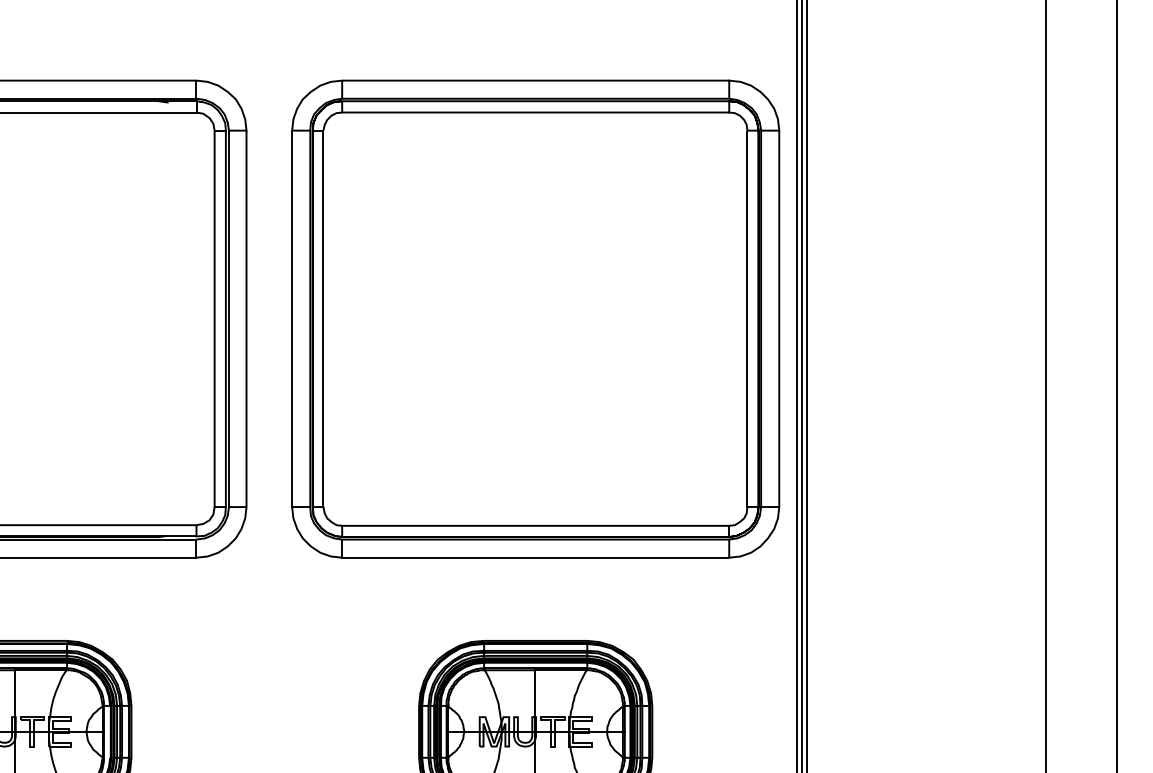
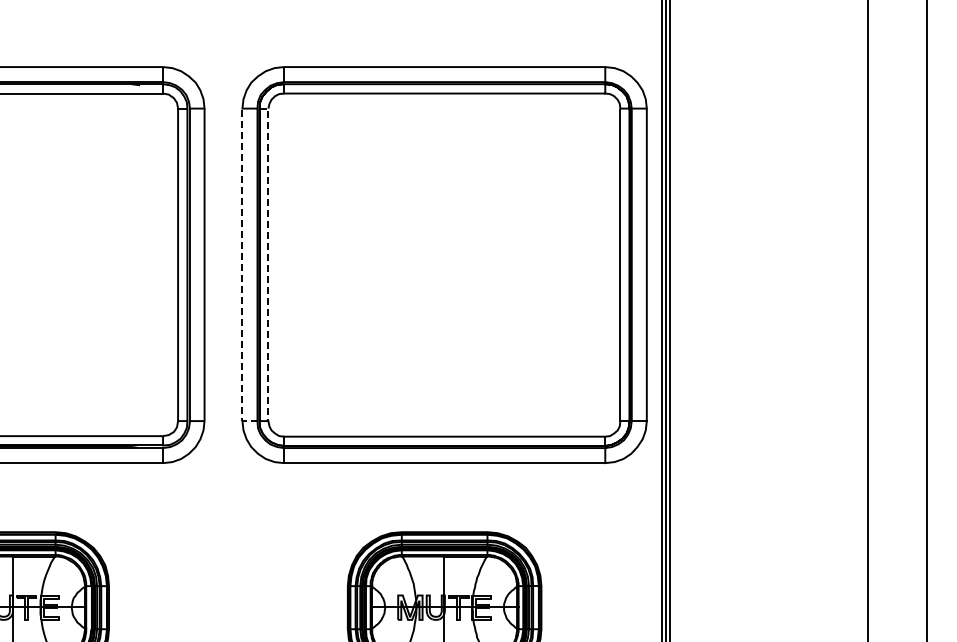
line: (323, 313) -> (268, 260), solid -> dashed
line: (292, 329) -> (242, 273), solid -> dashed

